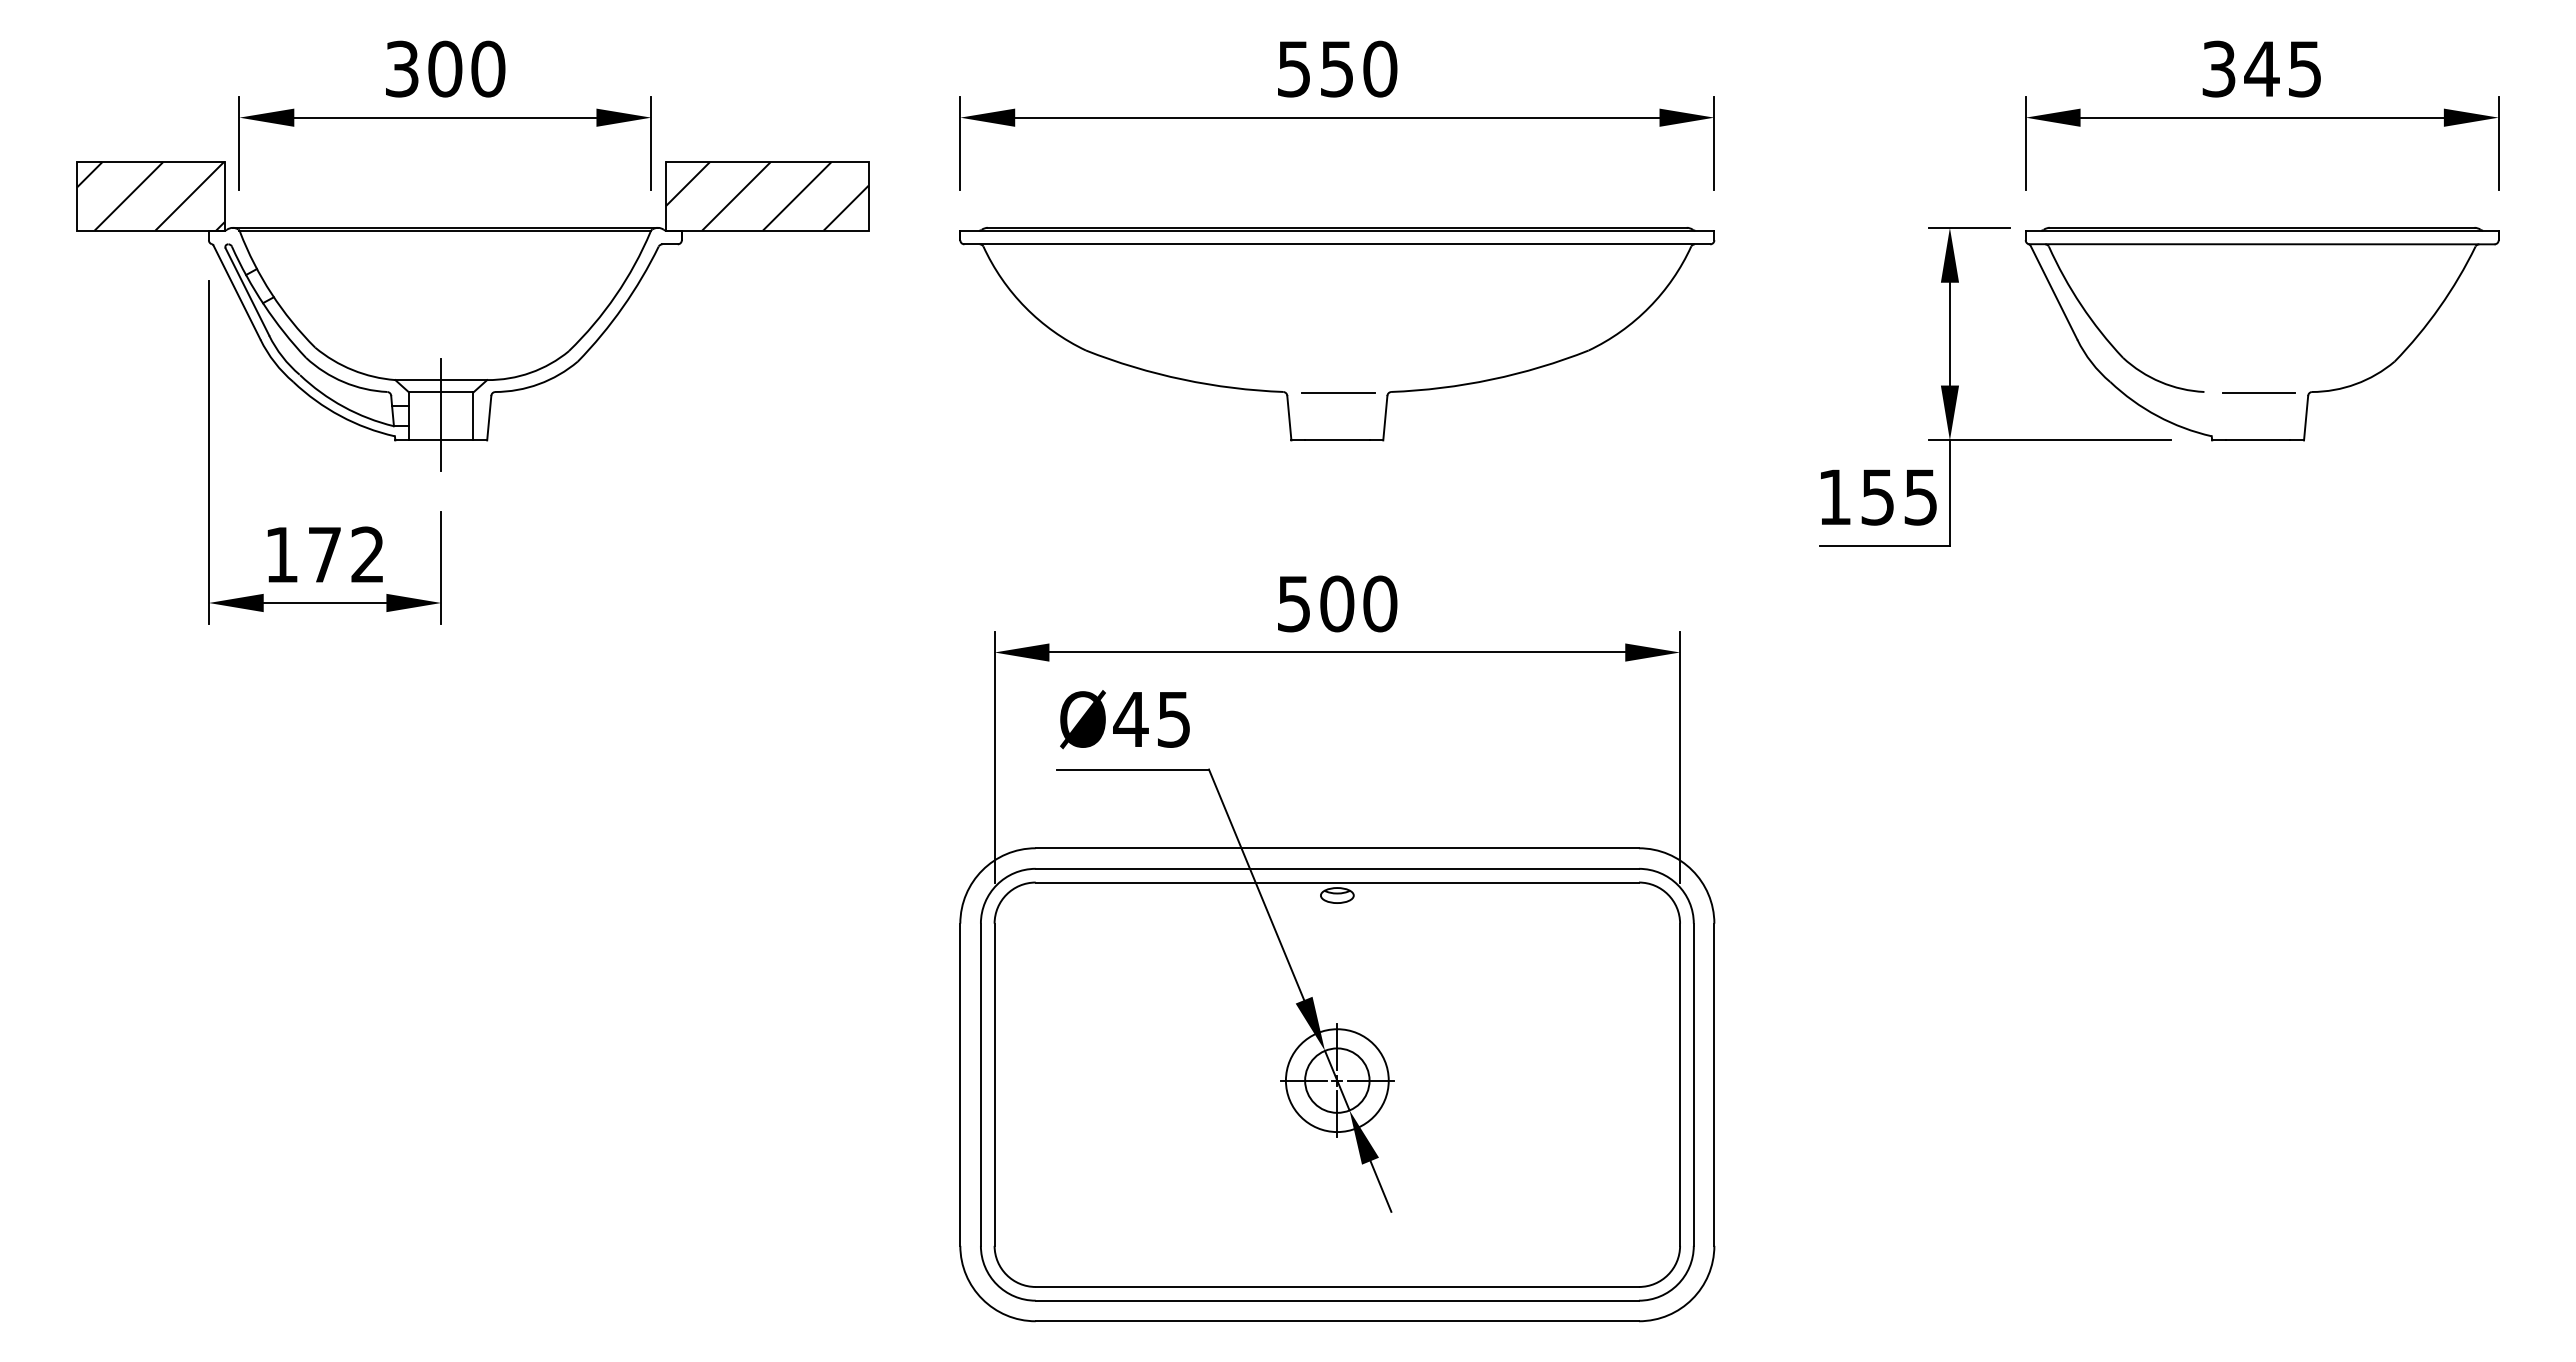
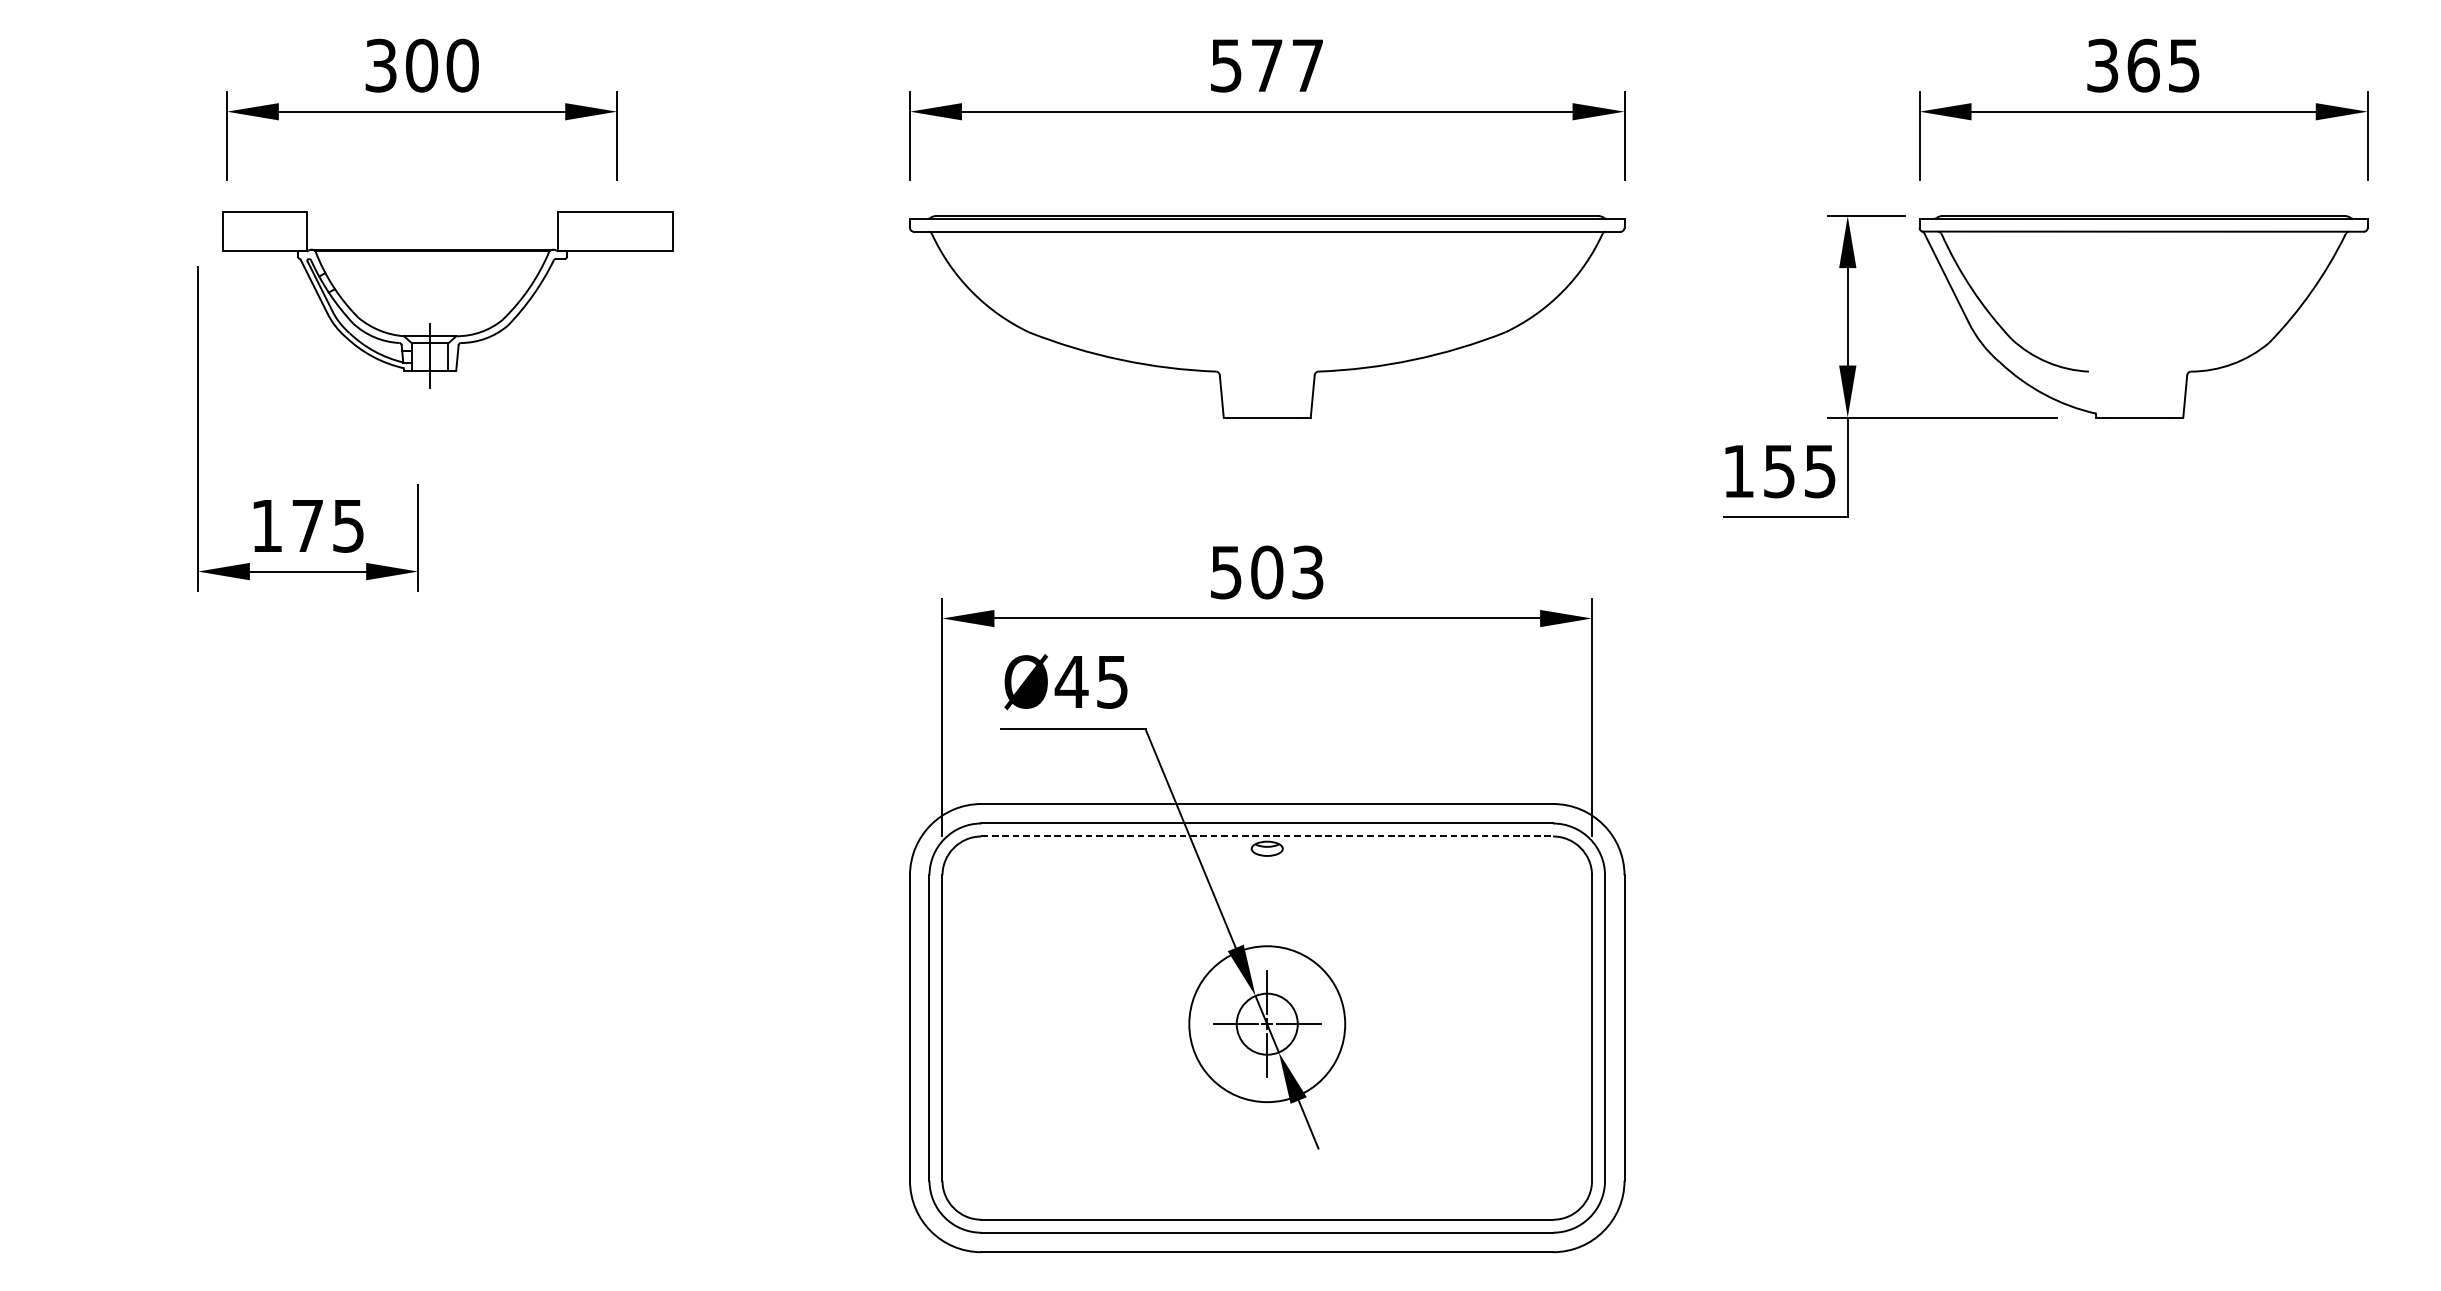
text: (1359, 68) -> (1288, 65), 550 -> 577
text: (2261, 68) -> (2142, 65), 345 -> 365
part: (472, 316) -> (447, 300), size x0.6
line: (1337, 392) -> (1267, 372), removed
line: (2258, 392) -> (2140, 372), removed
text: (367, 554) -> (348, 525), 172 -> 175
text: (1380, 603) -> (1308, 572), 500 -> 503
line: (1337, 882) -> (1267, 836), solid -> dashed
circle: (1336, 1080) -> (1266, 1024), size x1.6

